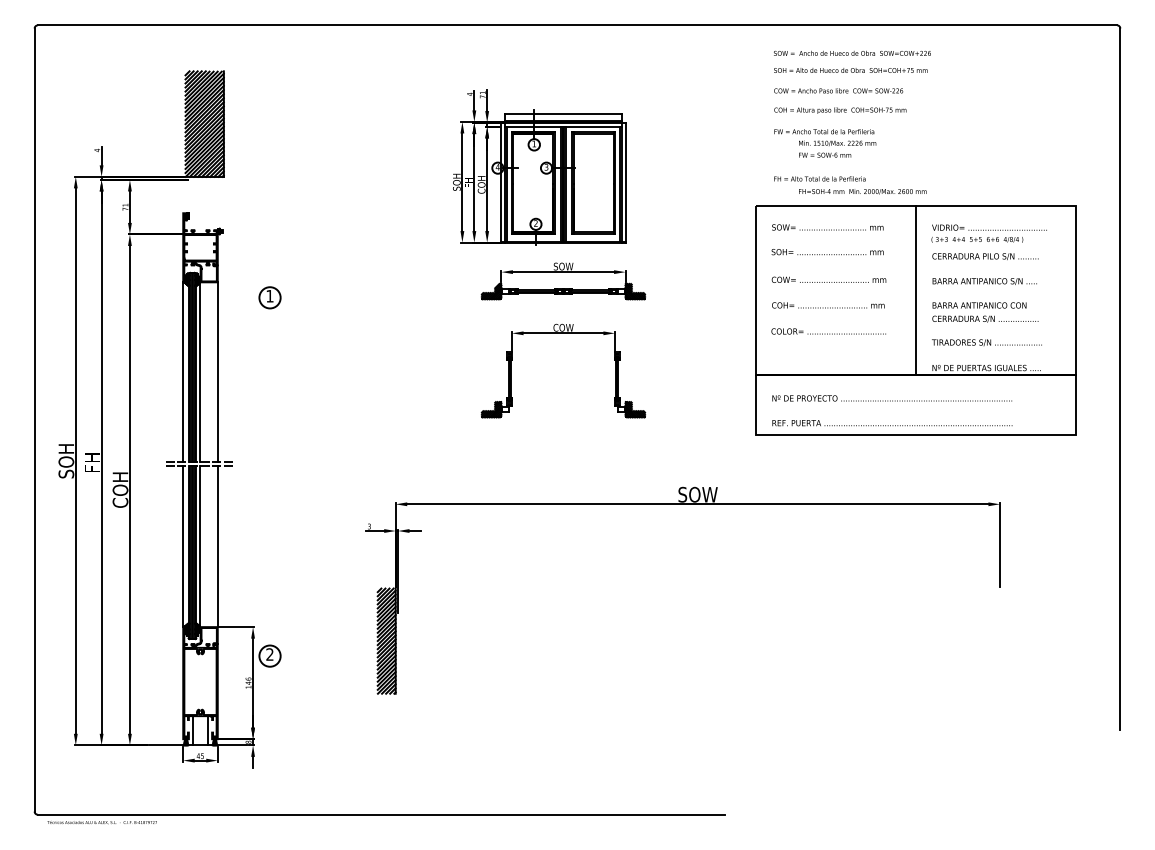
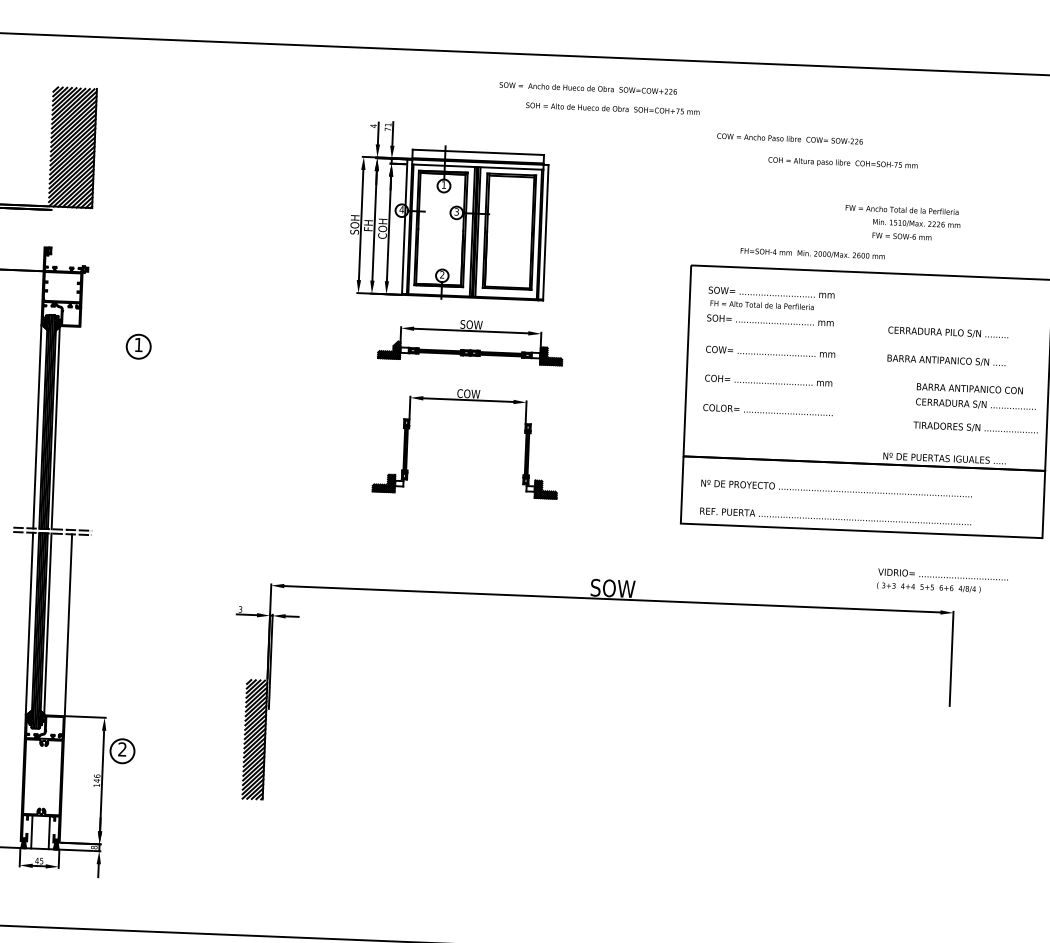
text: (852, 52) -> (588, 87), moved
text: (850, 70) -> (612, 108), moved
text: (840, 110) -> (843, 163), moved
text: (825, 143) -> (902, 223), moved
text: (819, 178) -> (761, 304), moved
text: (988, 233) -> (941, 581), moved
line: (916, 290) -> (868, 367), removed
text: (985, 312) -> (976, 396), moved
text: (986, 342) -> (975, 427), moved
line: (217, 372) -> (76, 428), removed

